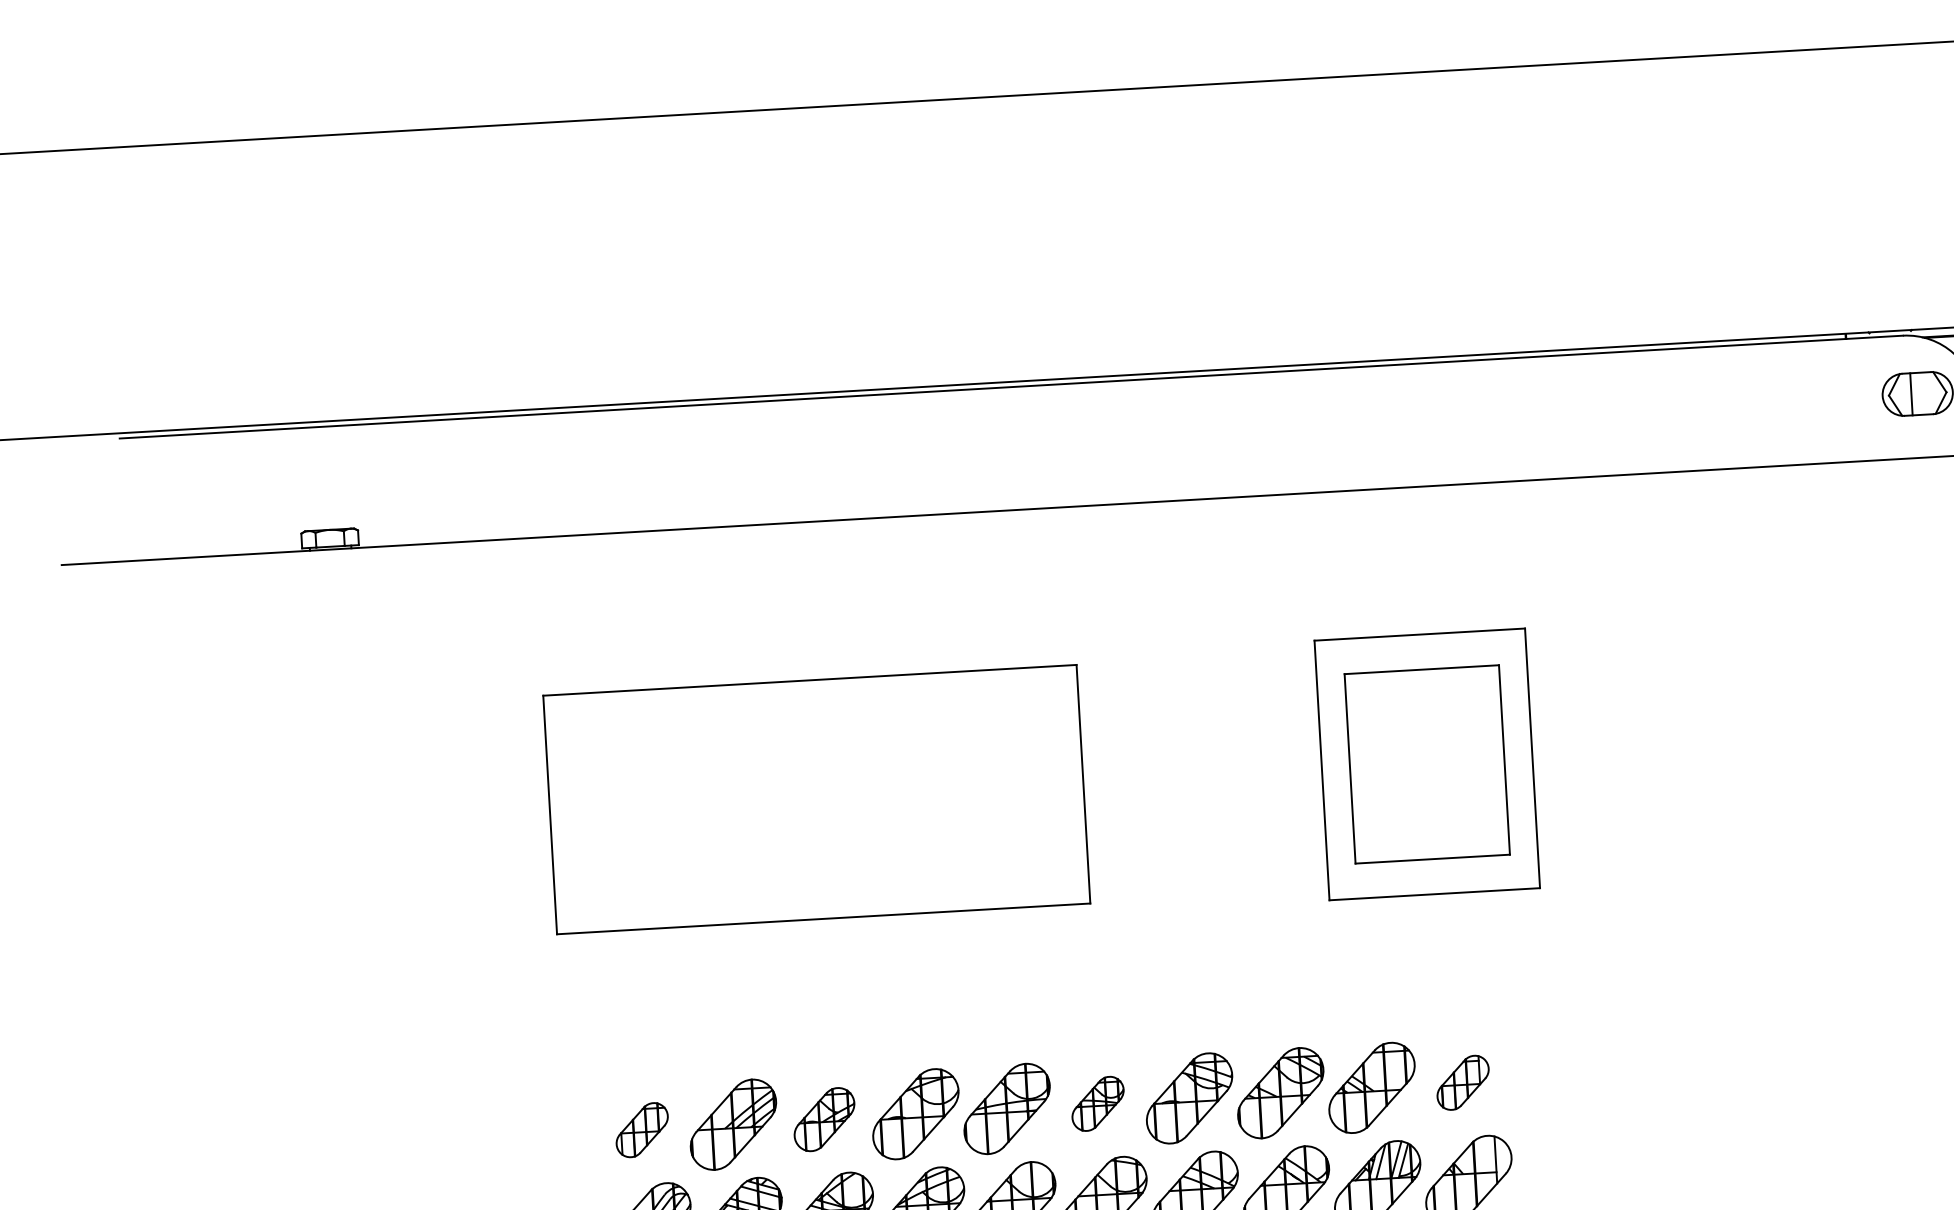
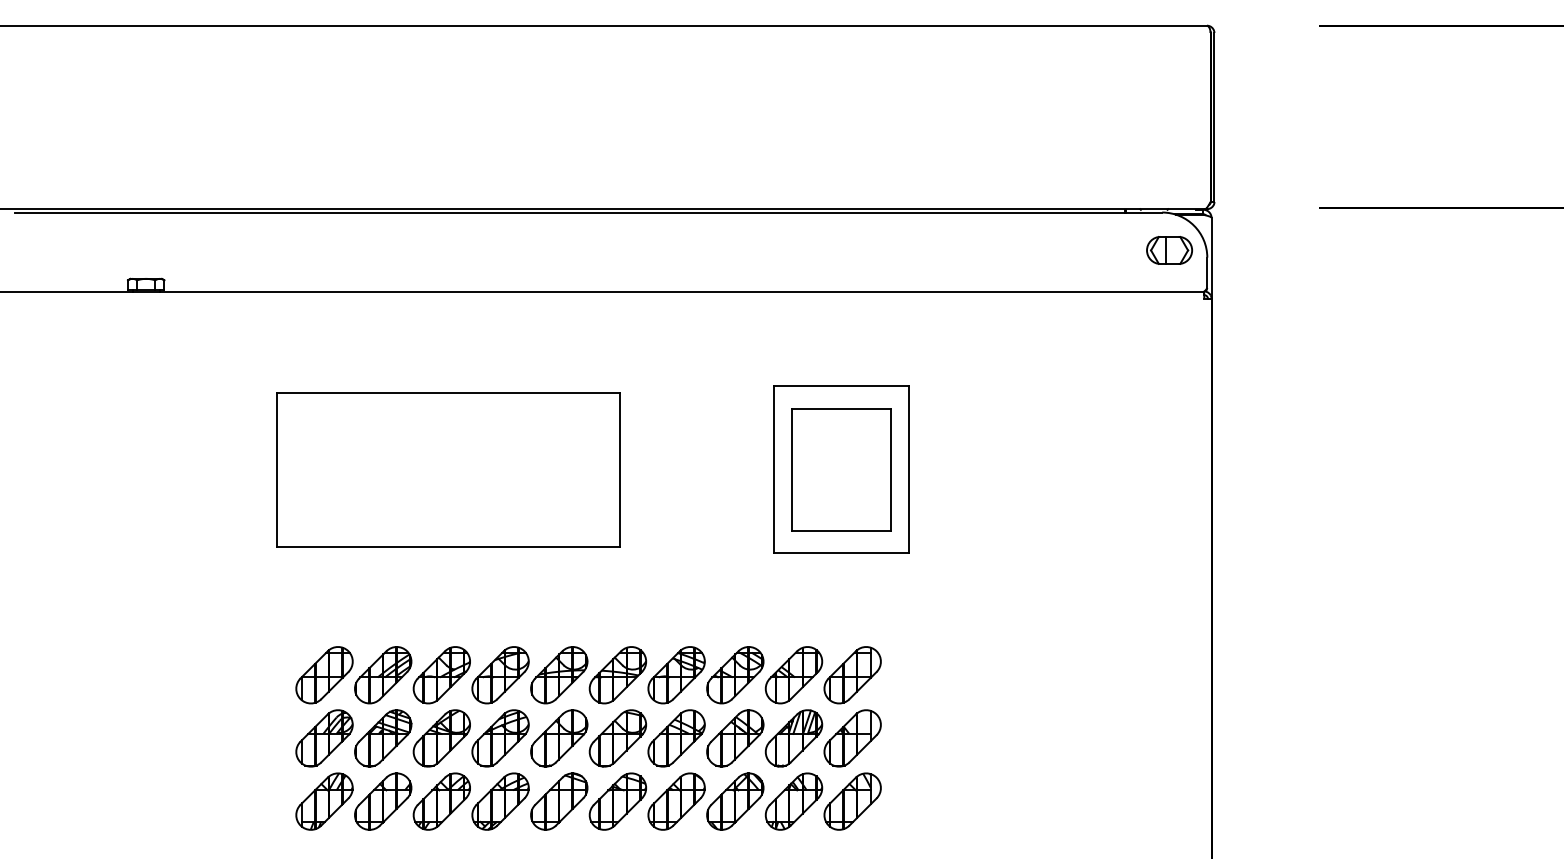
part: (1462, 1083) -> (852, 675), size x1.67
part: (1097, 1104) -> (617, 675), size x1.67
part: (824, 1119) -> (441, 675), size x1.43
part: (642, 1130) -> (324, 675), size x1.67

